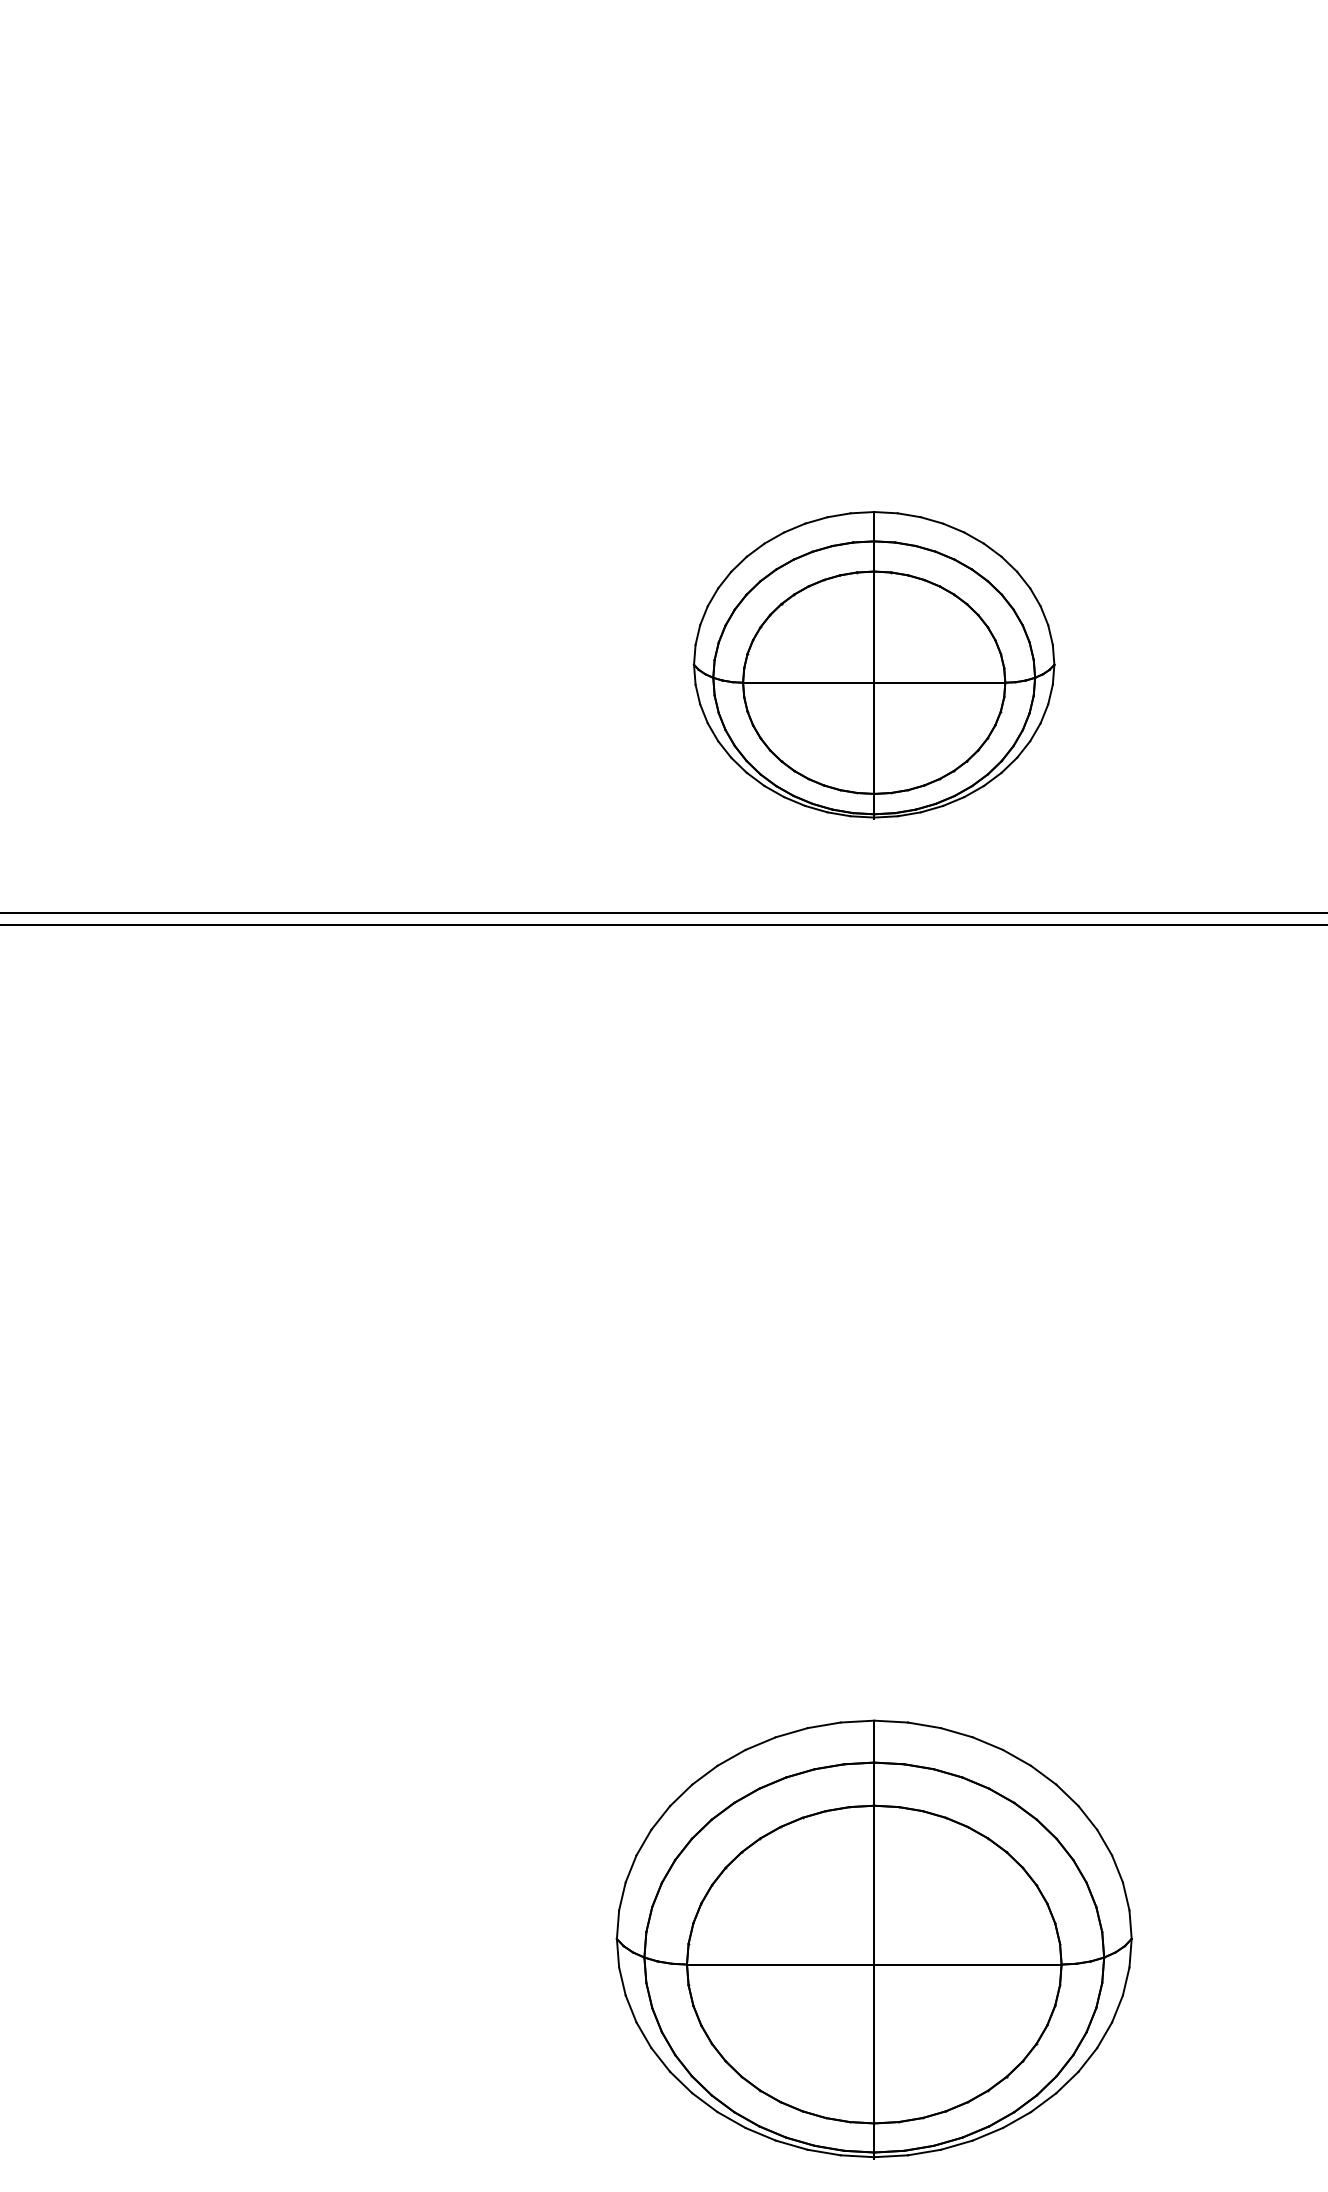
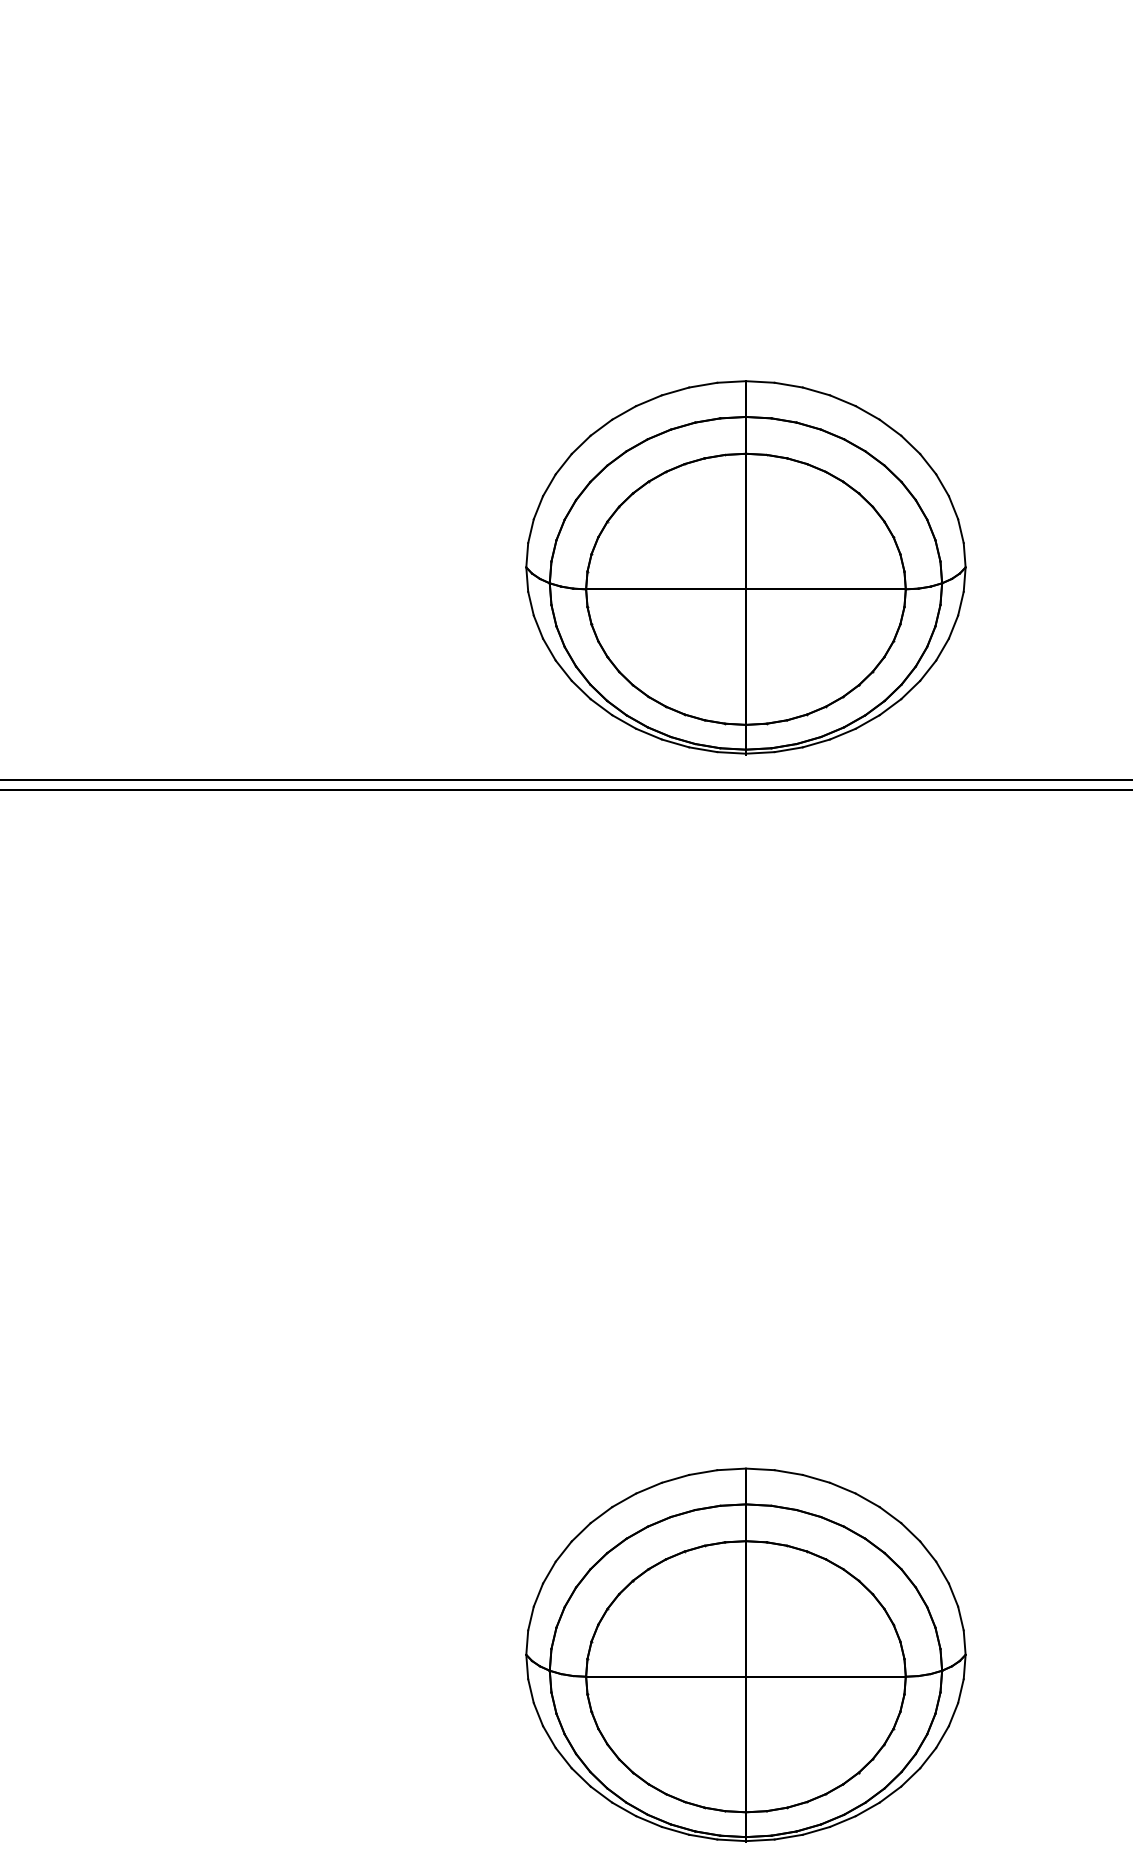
part: (873, 664) -> (745, 567), size x1.43

